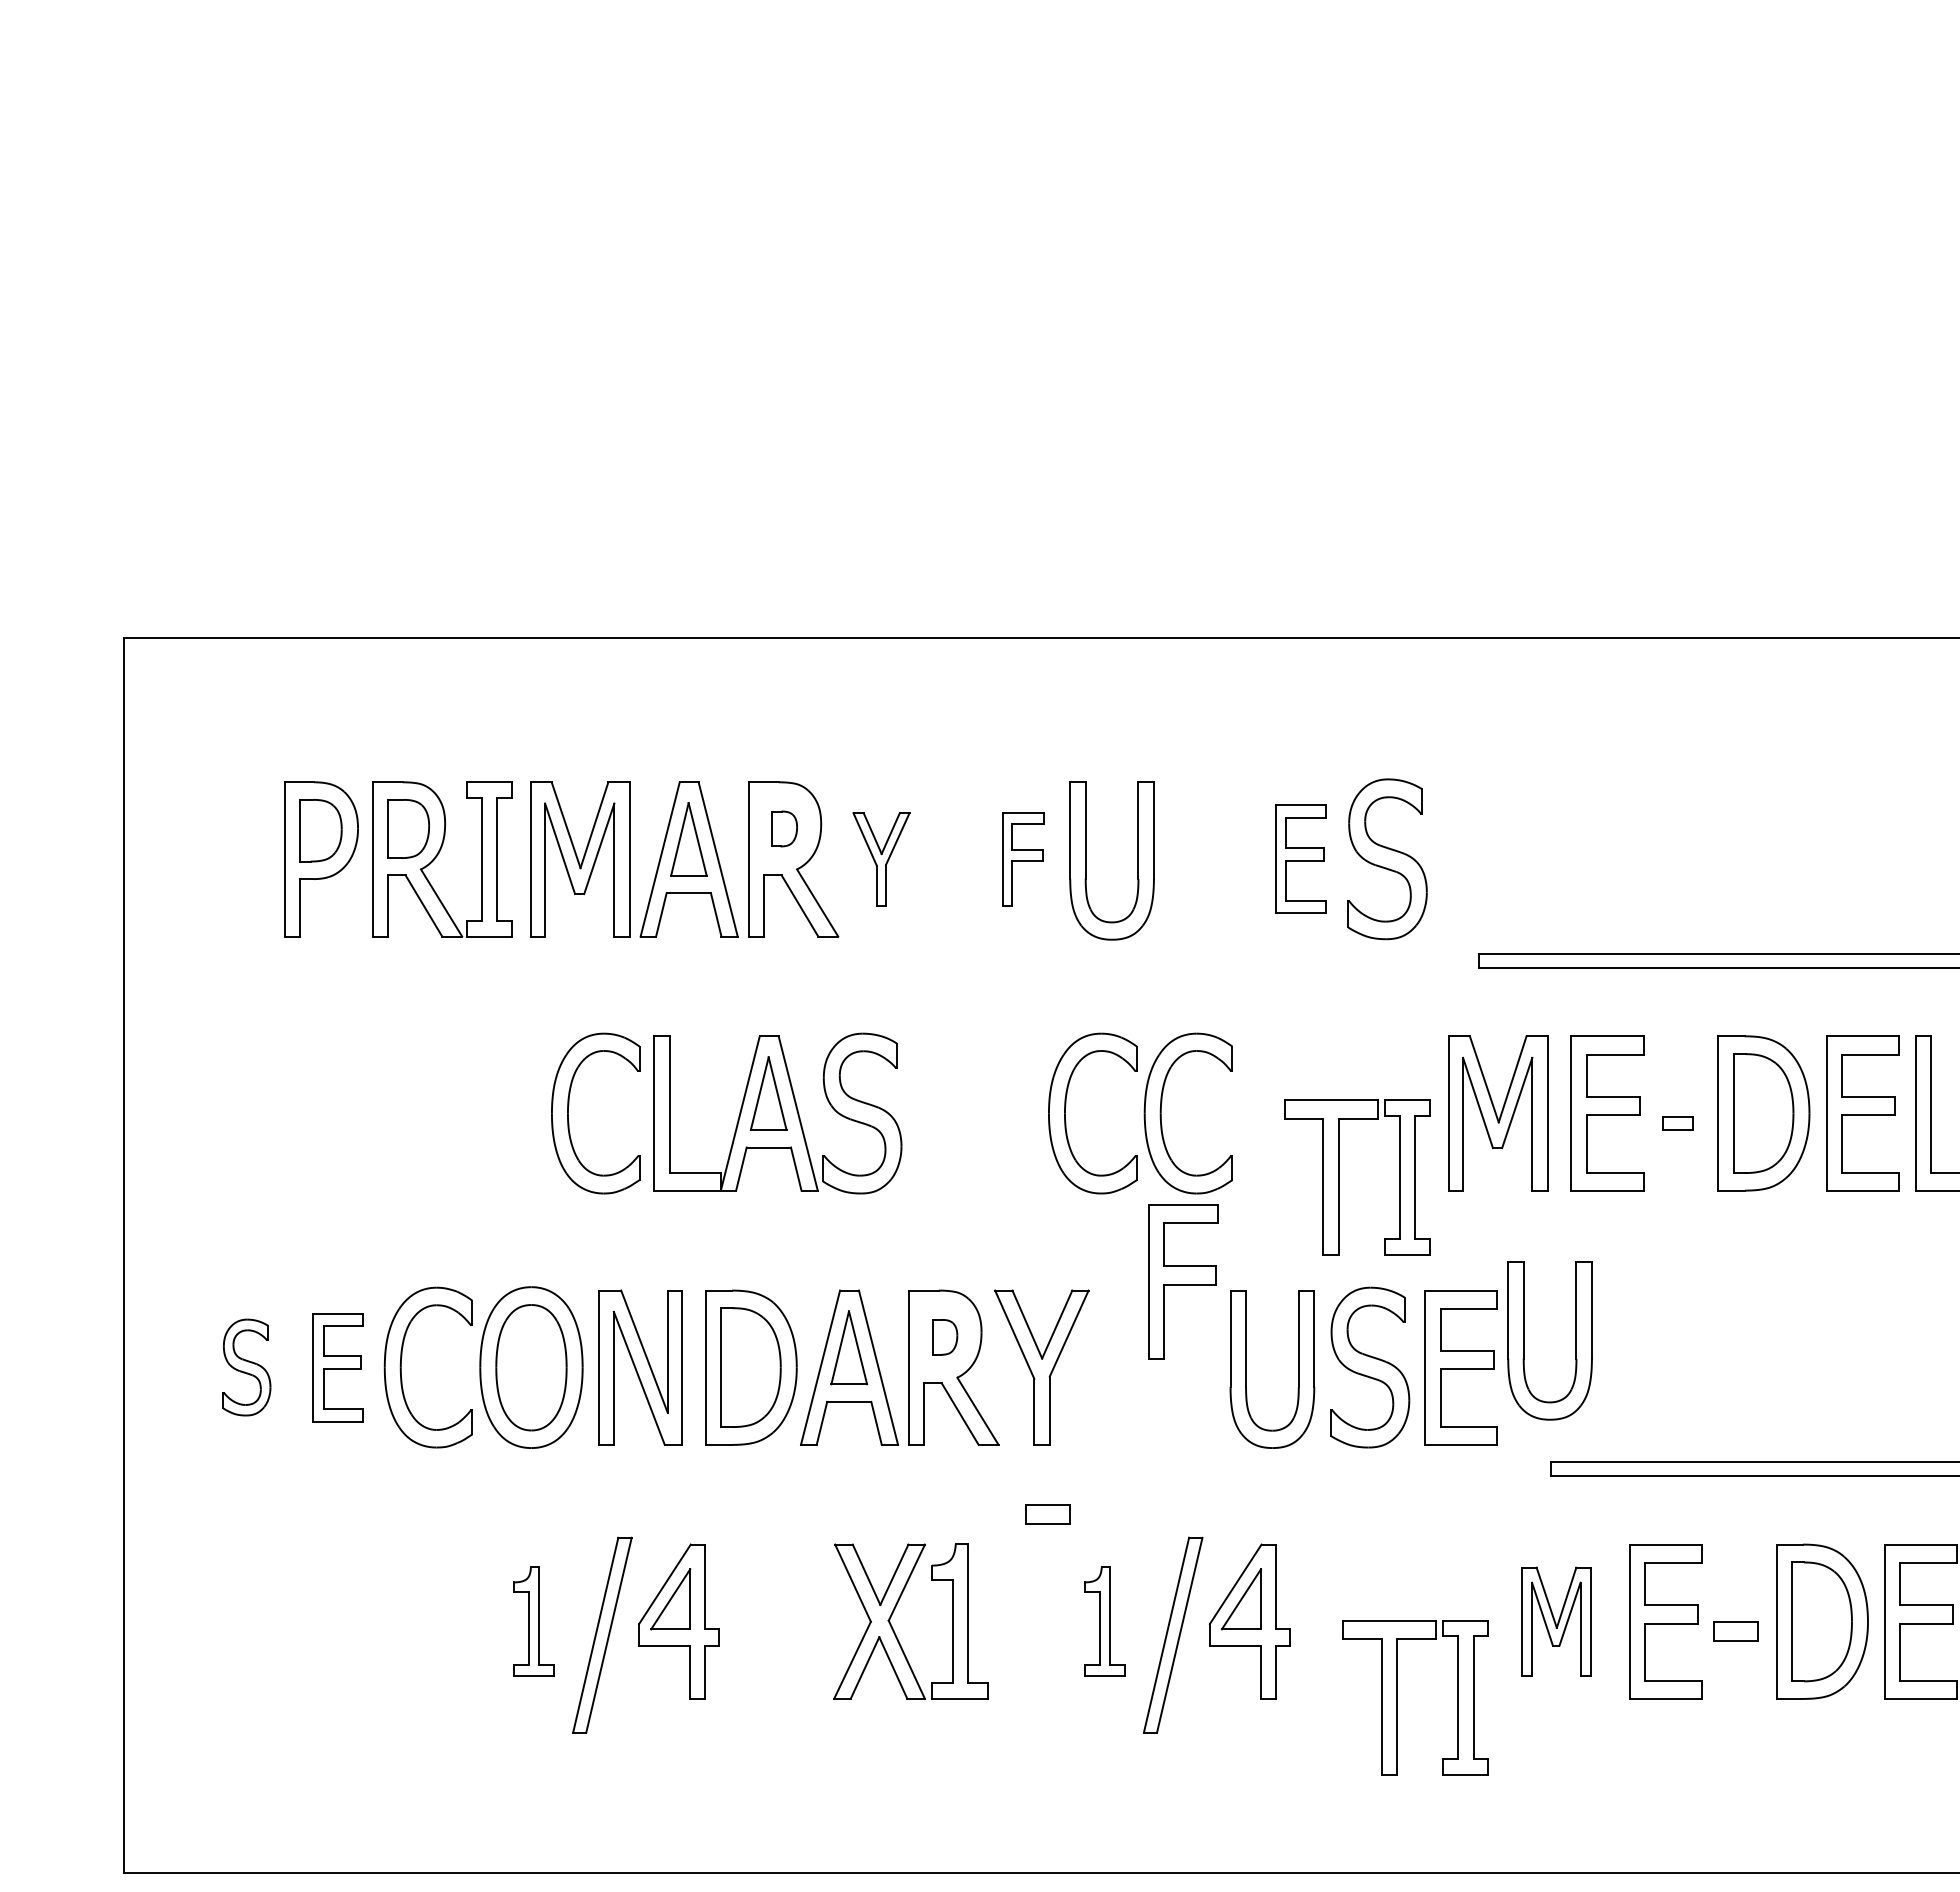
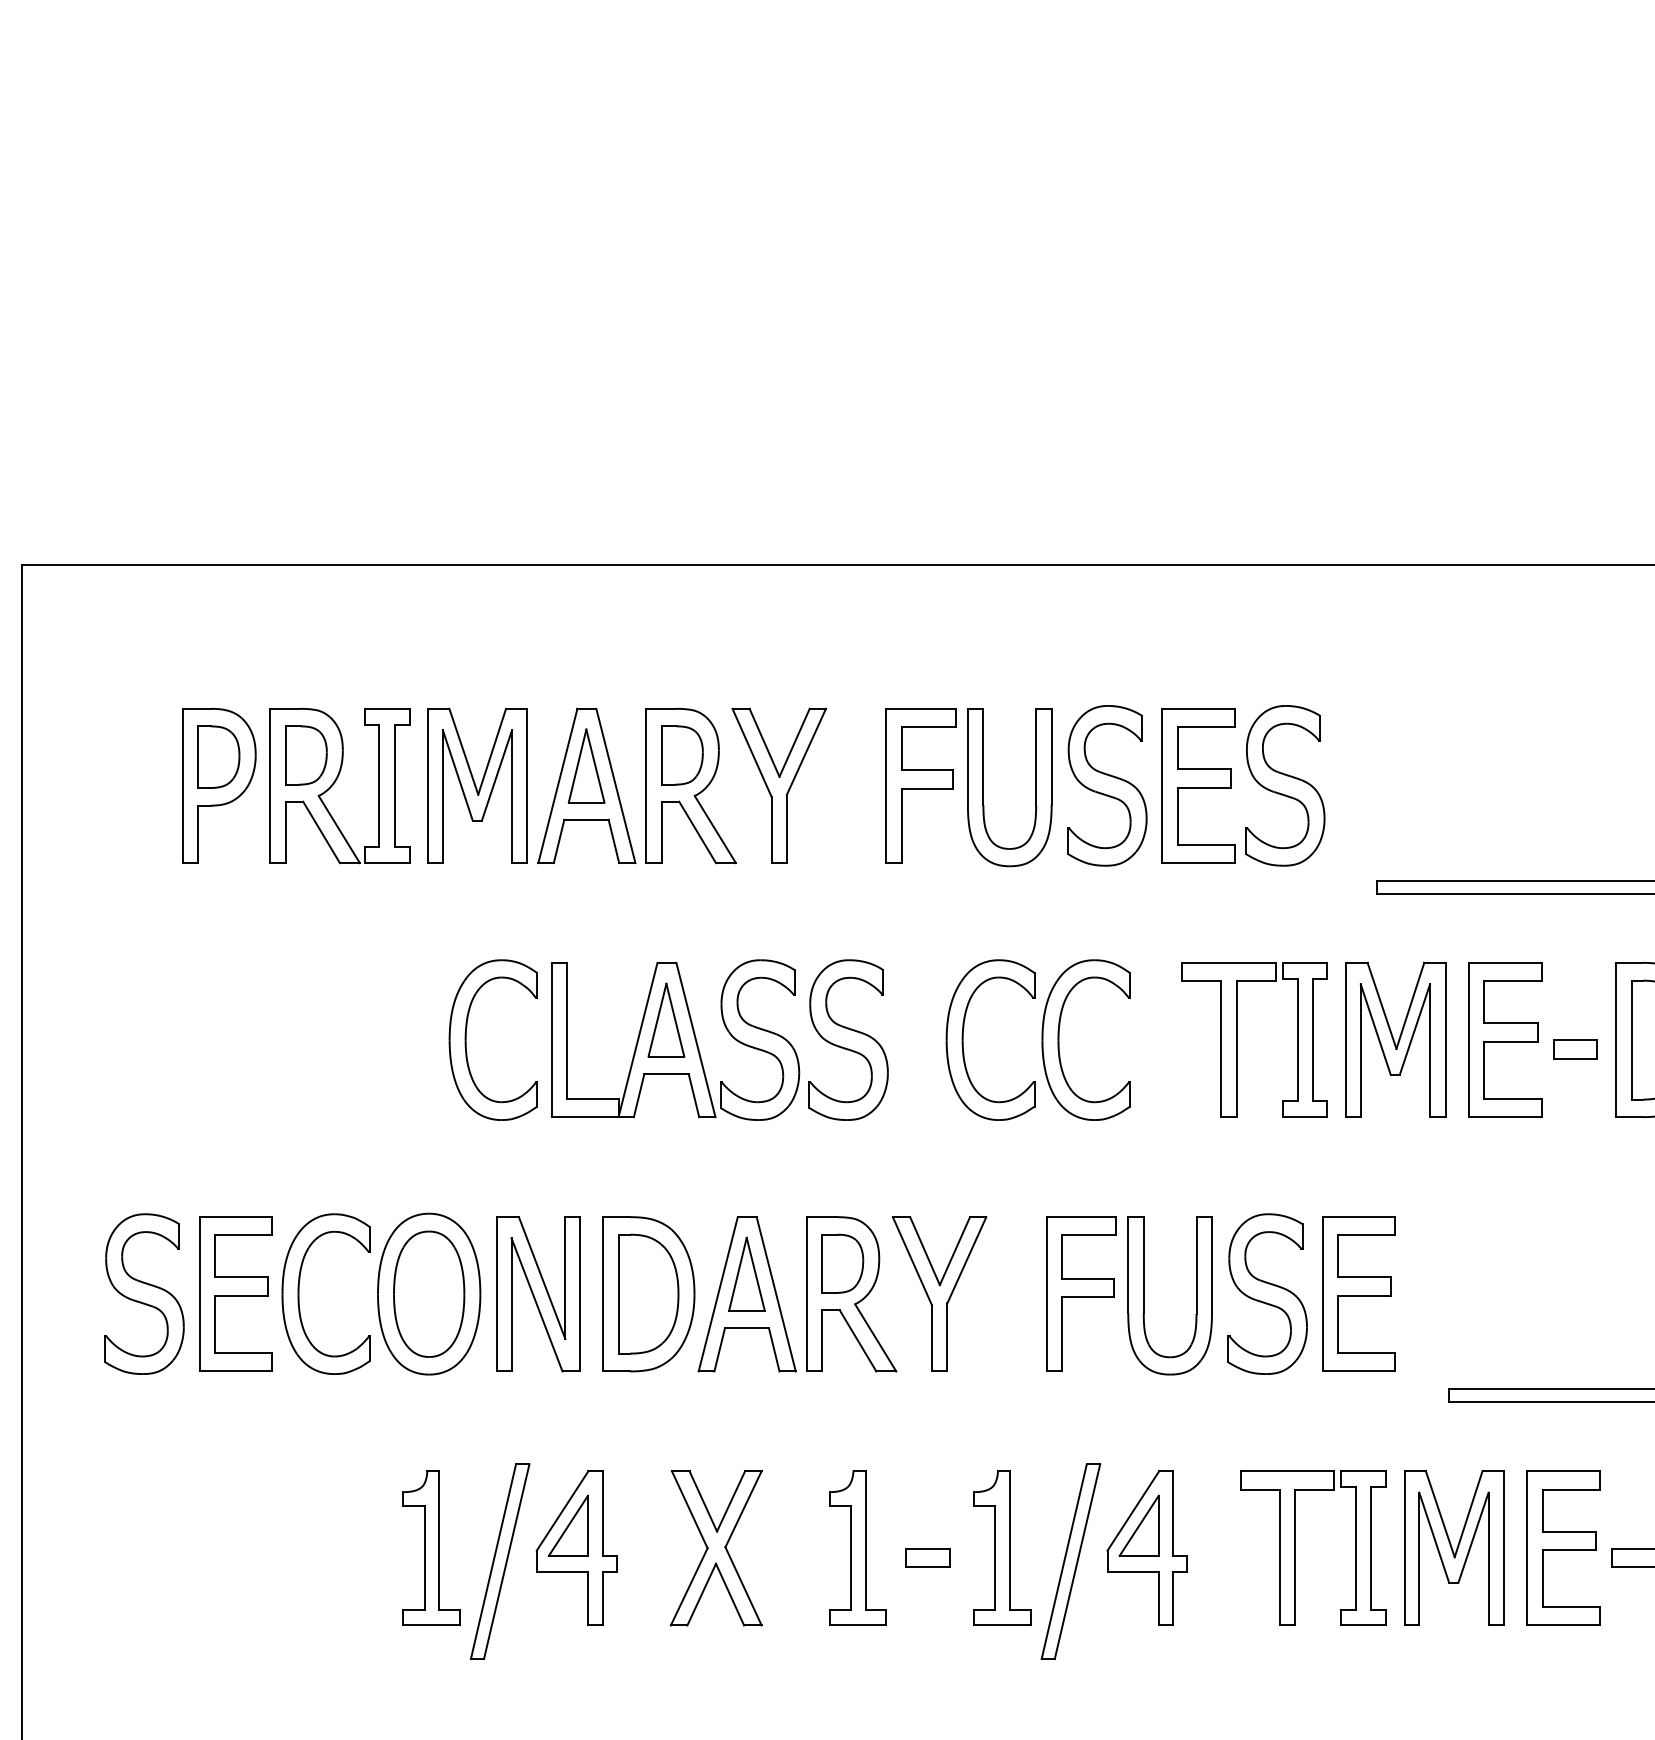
part: (784, 828) -> (682, 755), size x1.67
part: (881, 859) -> (779, 786), size x1.67
part: (1023, 859) -> (921, 786), size x1.67
part: (1209, 859) -> (1107, 786), added
part: (1300, 859) -> (1198, 786), size x1.43
part: (951, 1113) -> (849, 1040), added
part: (1677, 1123) -> (1575, 1050), size x1.43
part: (1339, 1177) -> (1237, 1040), moved
part: (1183, 1281) -> (1081, 1294), moved
part: (944, 1337) -> (842, 1264), size x1.67
part: (1524, 1340) -> (1422, 1267), removed
part: (246, 1367) -> (144, 1294), size x1.67
part: (337, 1367) -> (235, 1294), size x1.43
part: (1047, 1514) -> (927, 1558), moved
part: (533, 1621) -> (431, 1548), size x1.43
part: (879, 1621) -> (716, 1548), moved
part: (1104, 1621) -> (1002, 1548), size x1.43
part: (1556, 1621) -> (1454, 1548), size x1.43
part: (1397, 1697) -> (1295, 1548), moved

